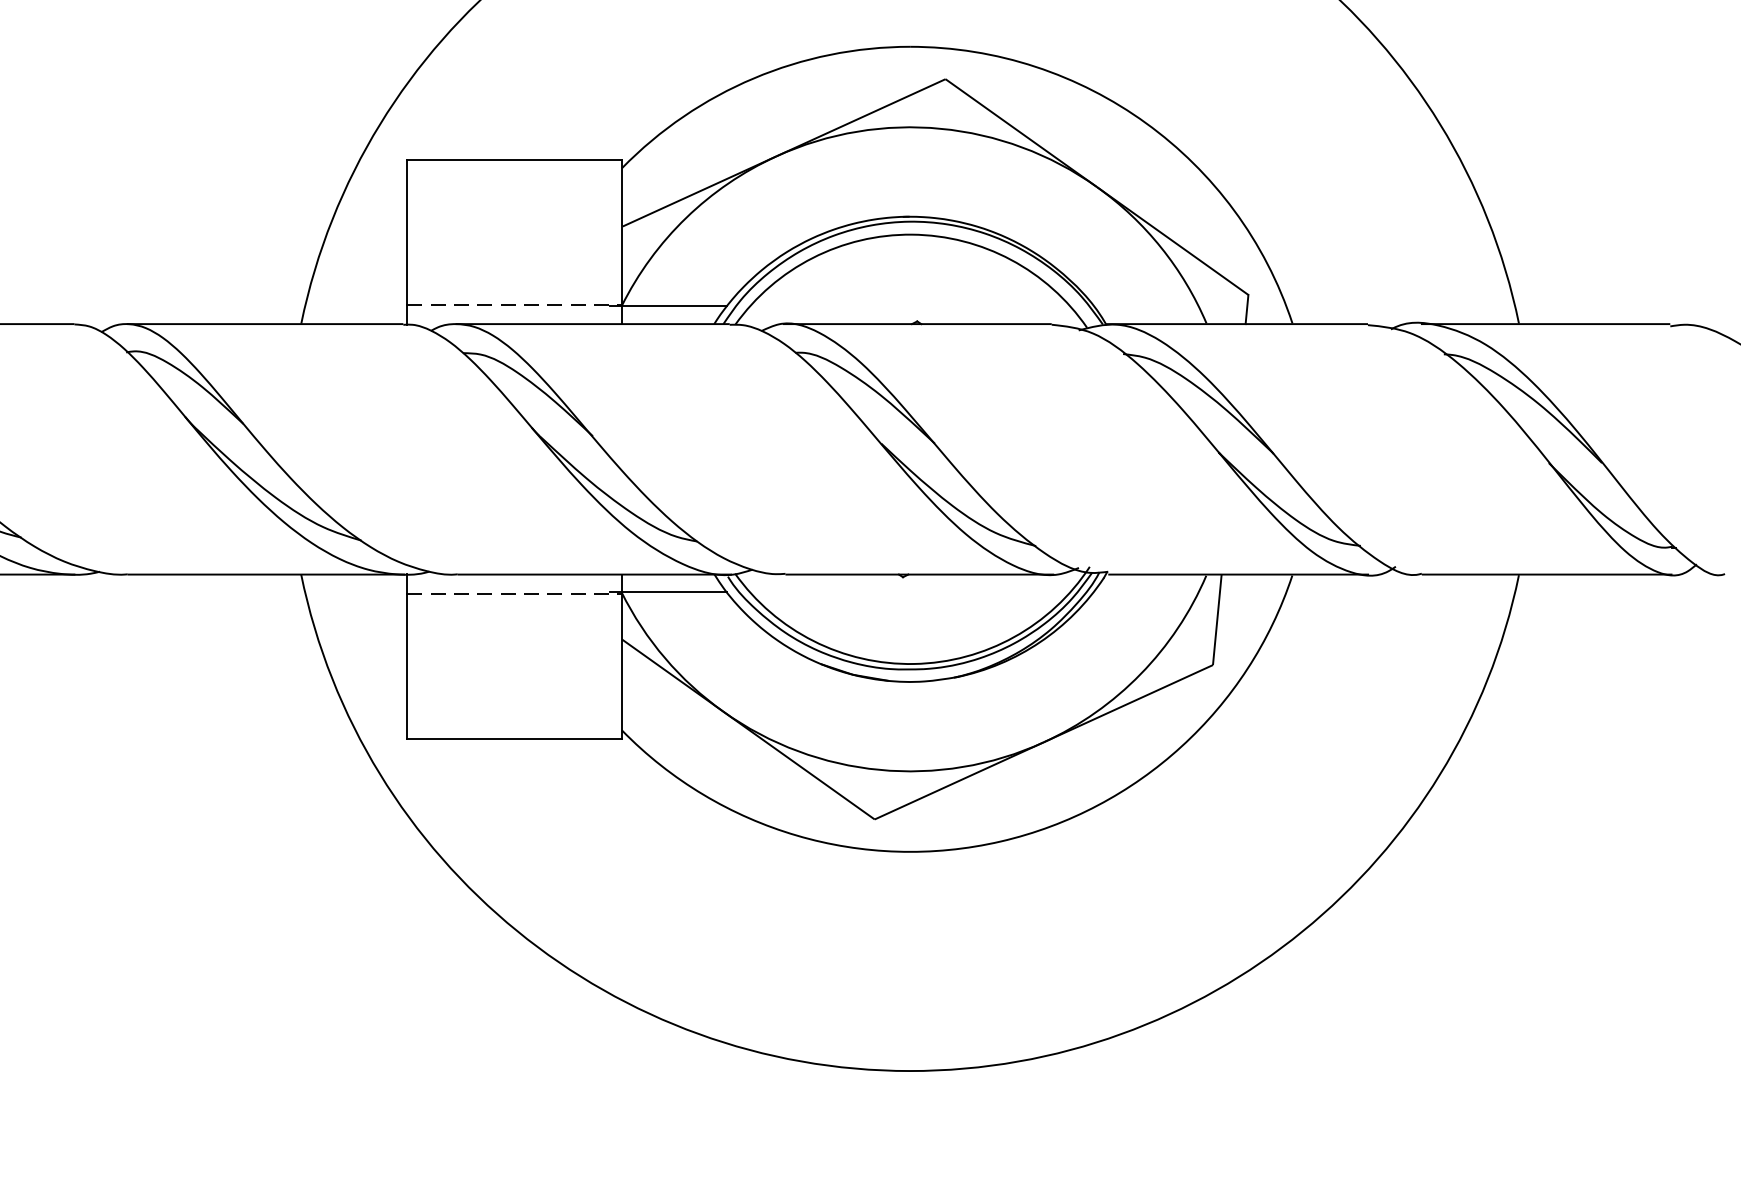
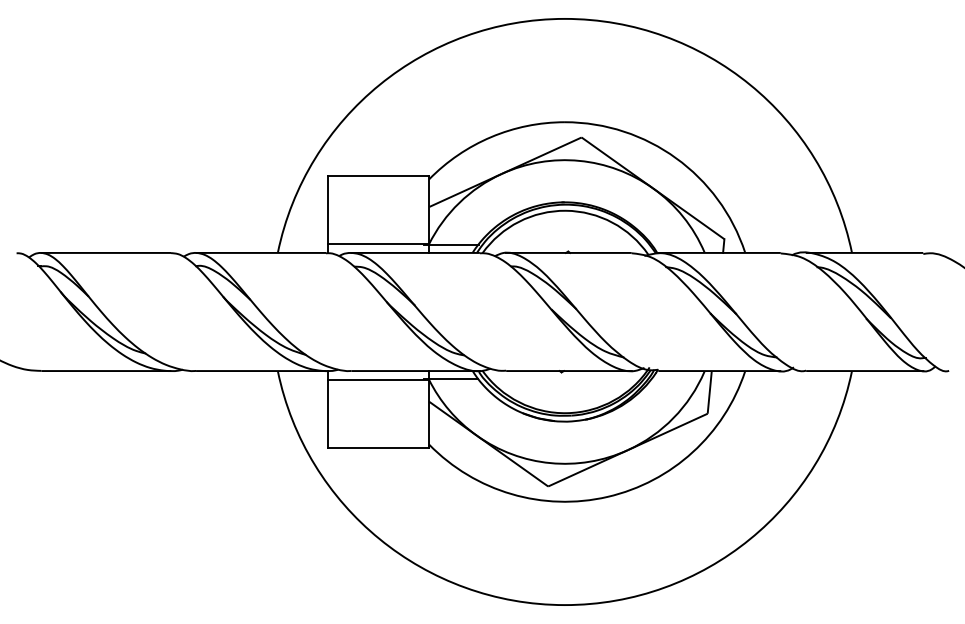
line: (514, 304) -> (378, 243), dashed -> solid
line: (514, 594) -> (378, 380), dashed -> solid

